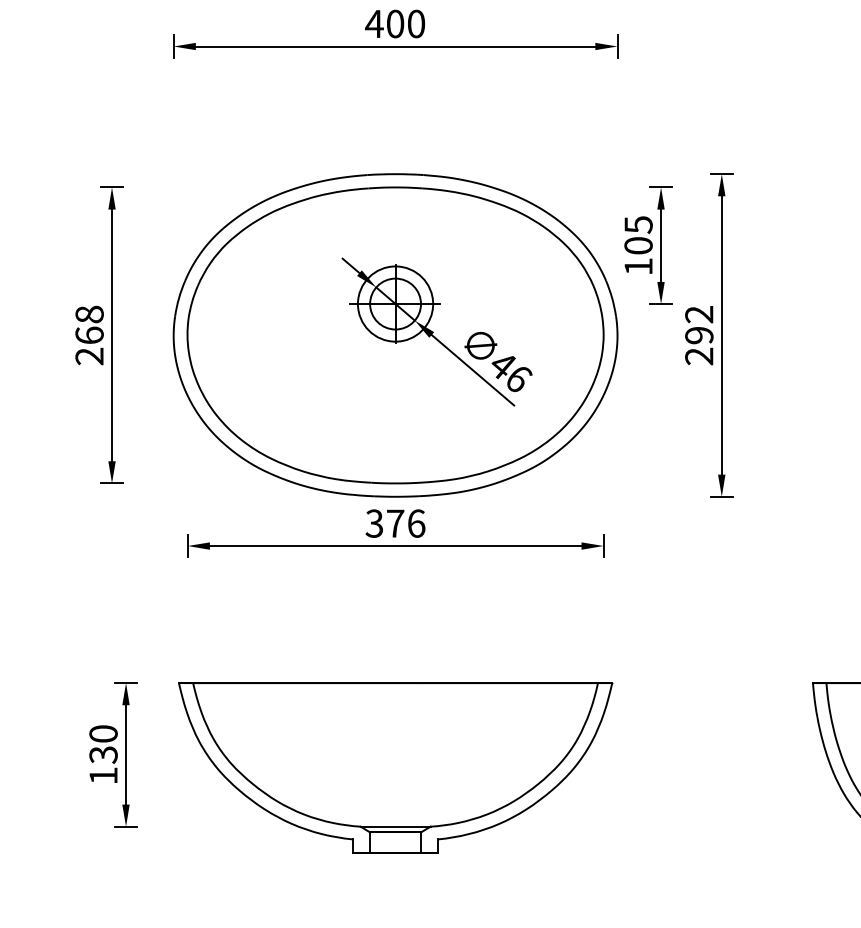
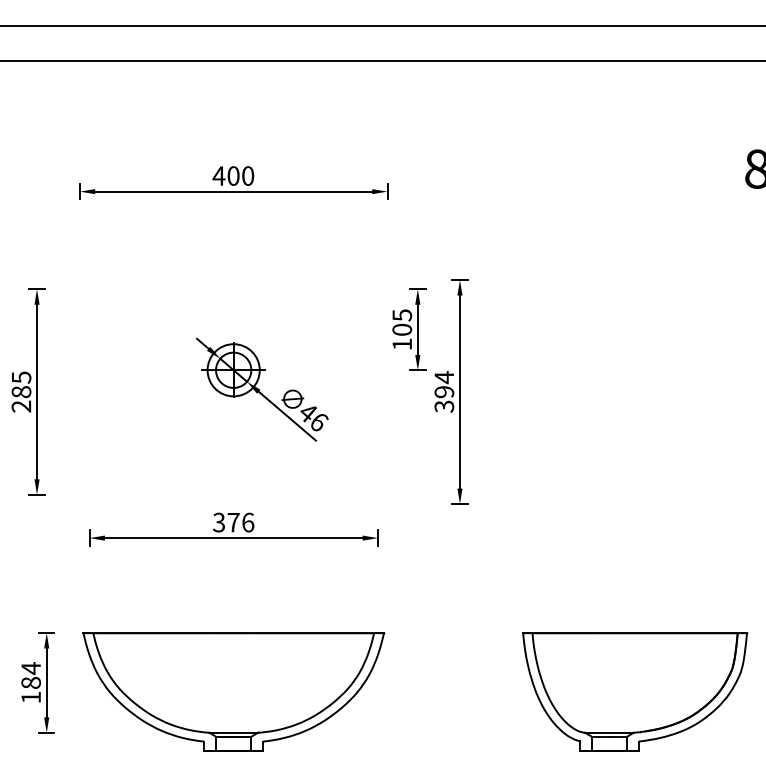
text: (89, 324) -> (21, 384), 268 -> 285
part: (395, 334) -> (233, 391), removed
text: (699, 334) -> (444, 391), 292 -> 394
text: (104, 744) -> (31, 675), 130 -> 184

